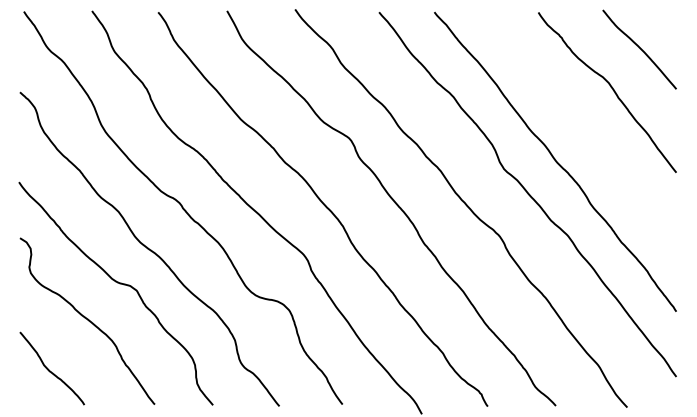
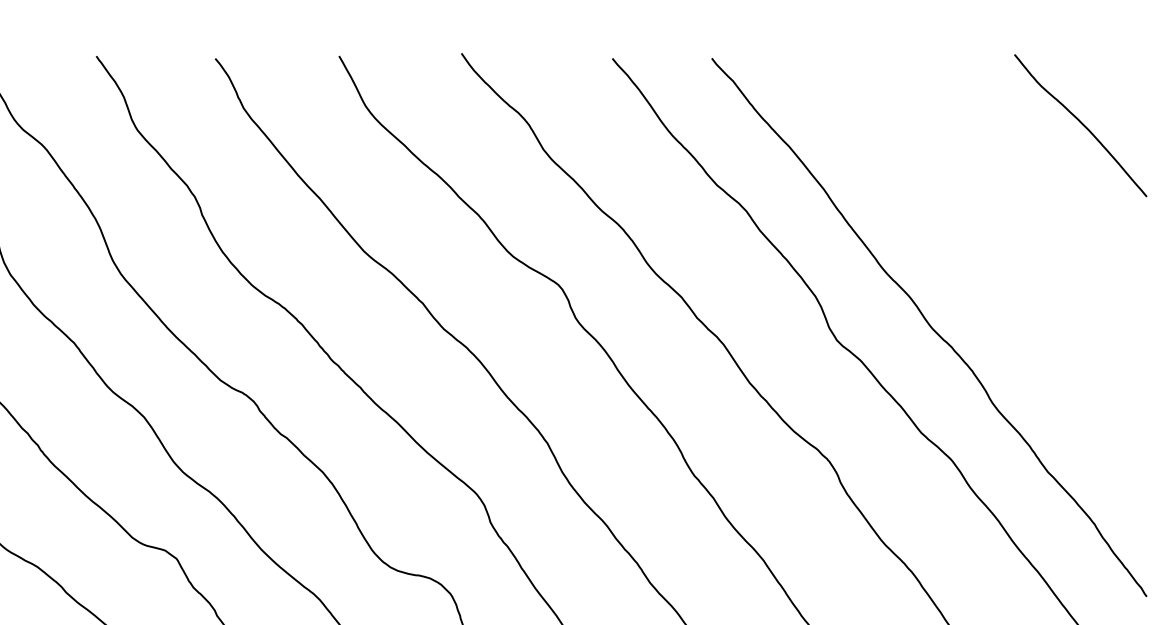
curve: (612, 90) -> (1031, 199), removed

